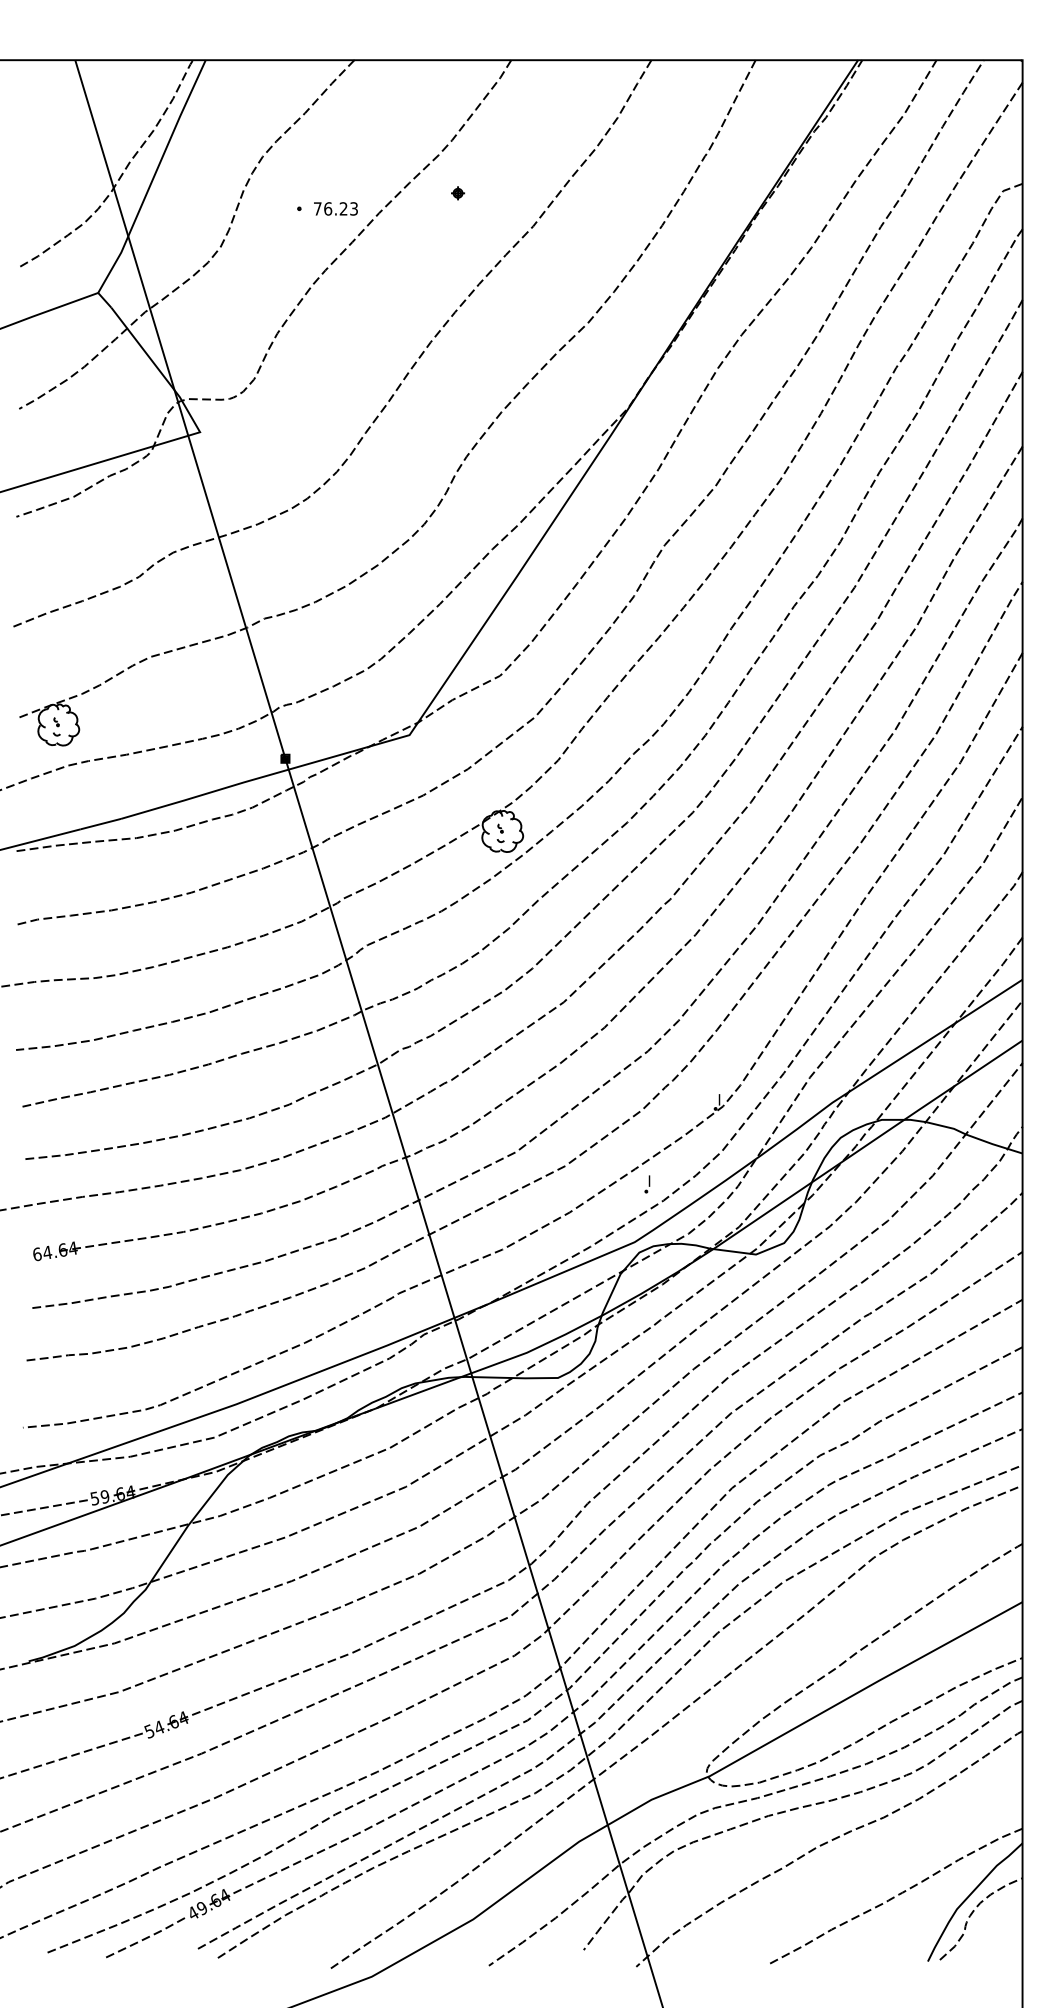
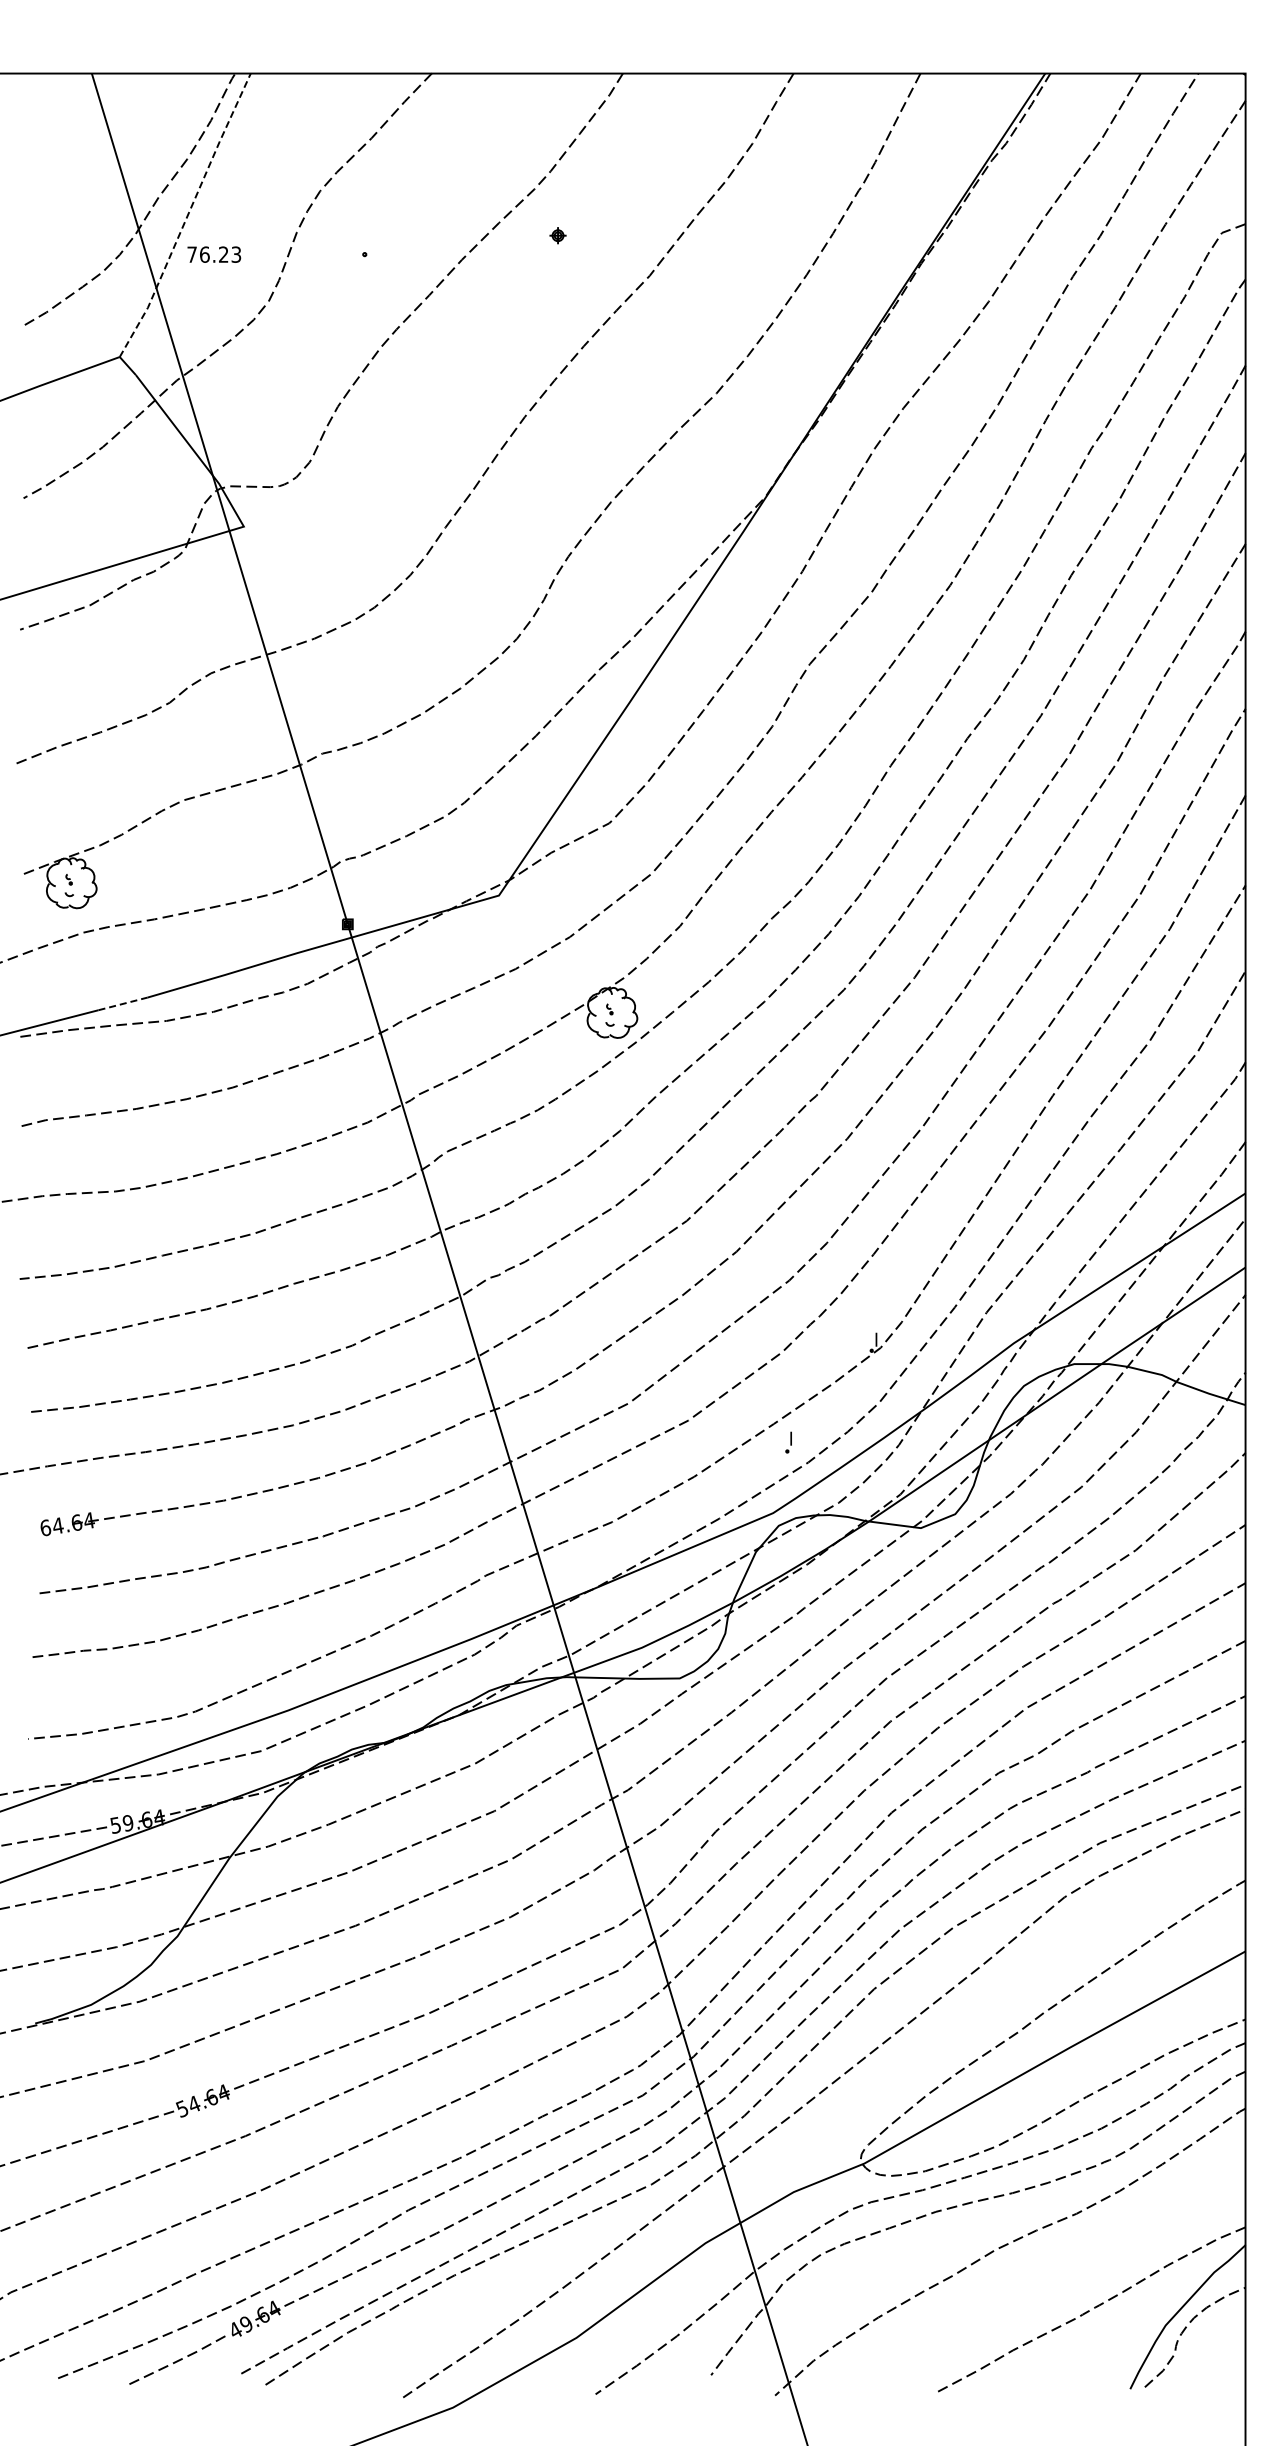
line: (153, 177) -> (187, 216), solid -> dashed
text: (336, 208) -> (214, 254), moved
line: (101, 823) -> (123, 1003), solid -> dashed

